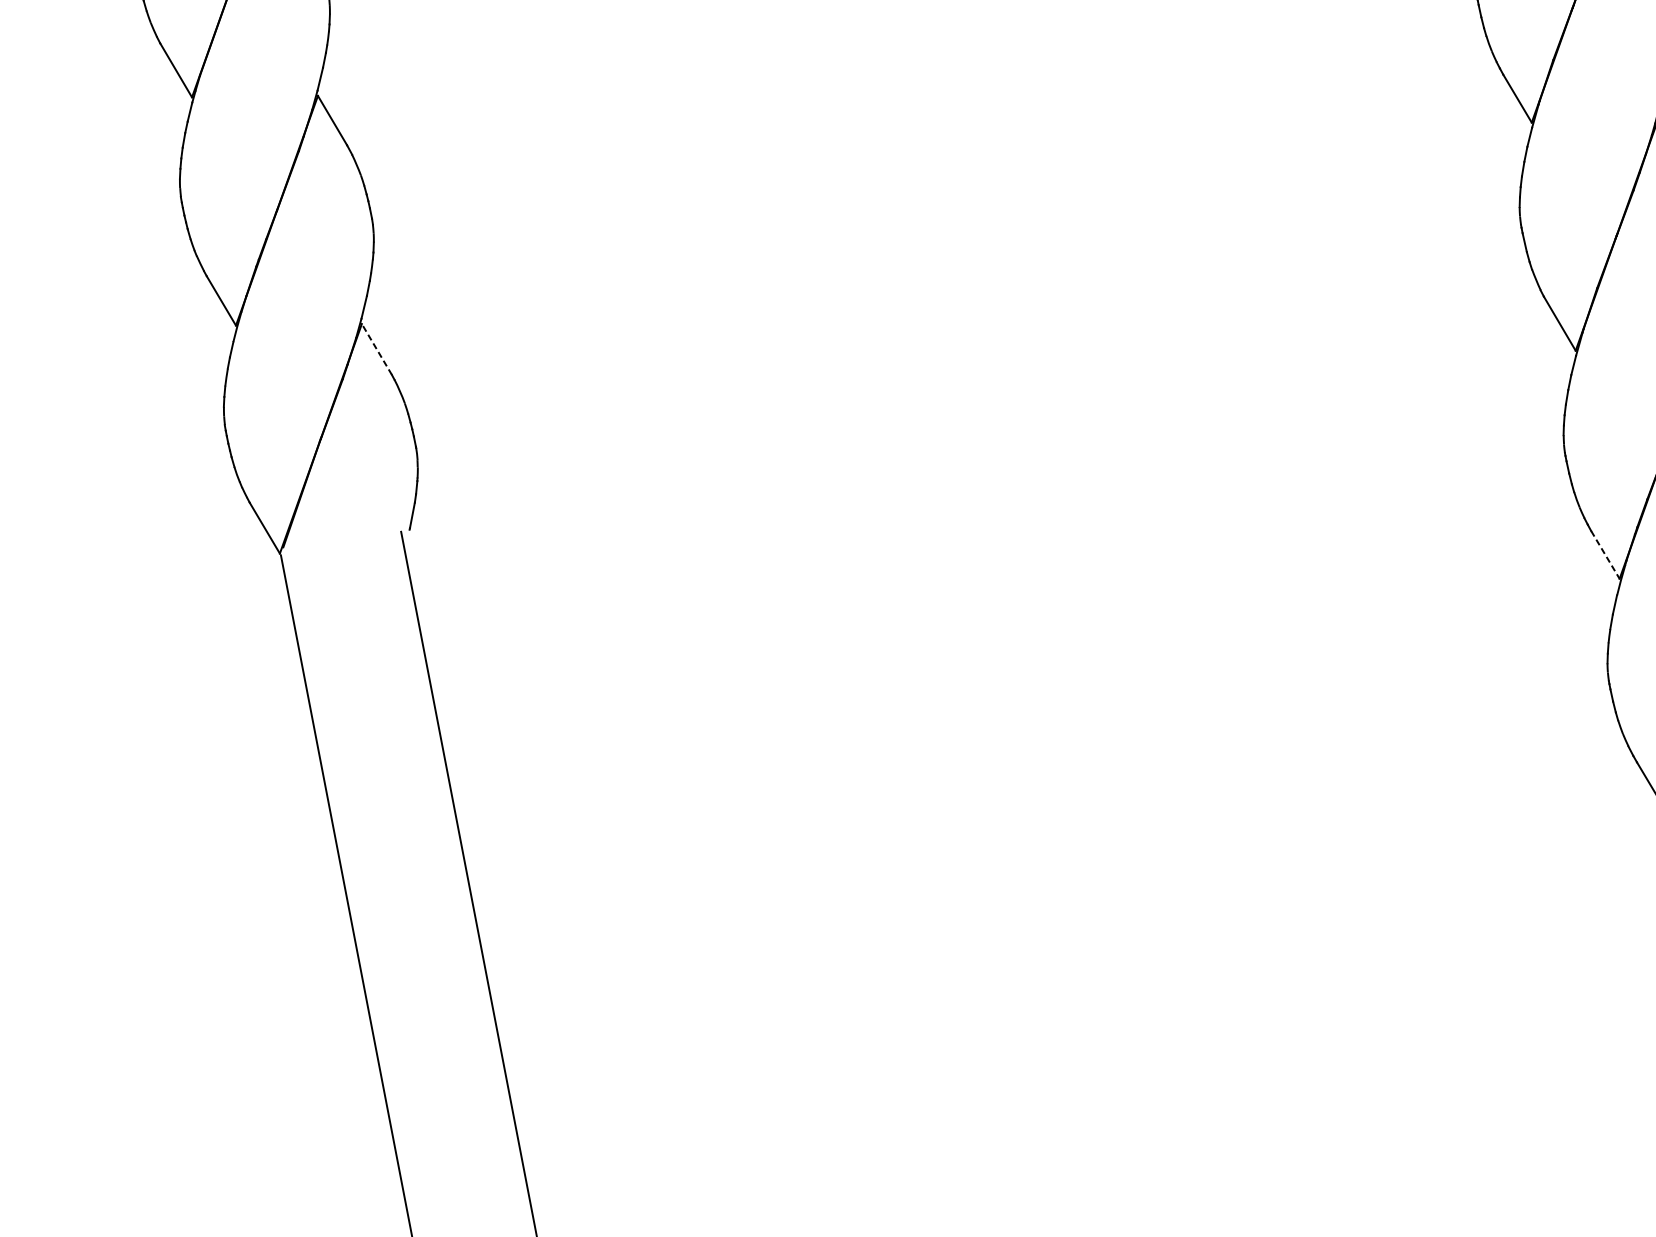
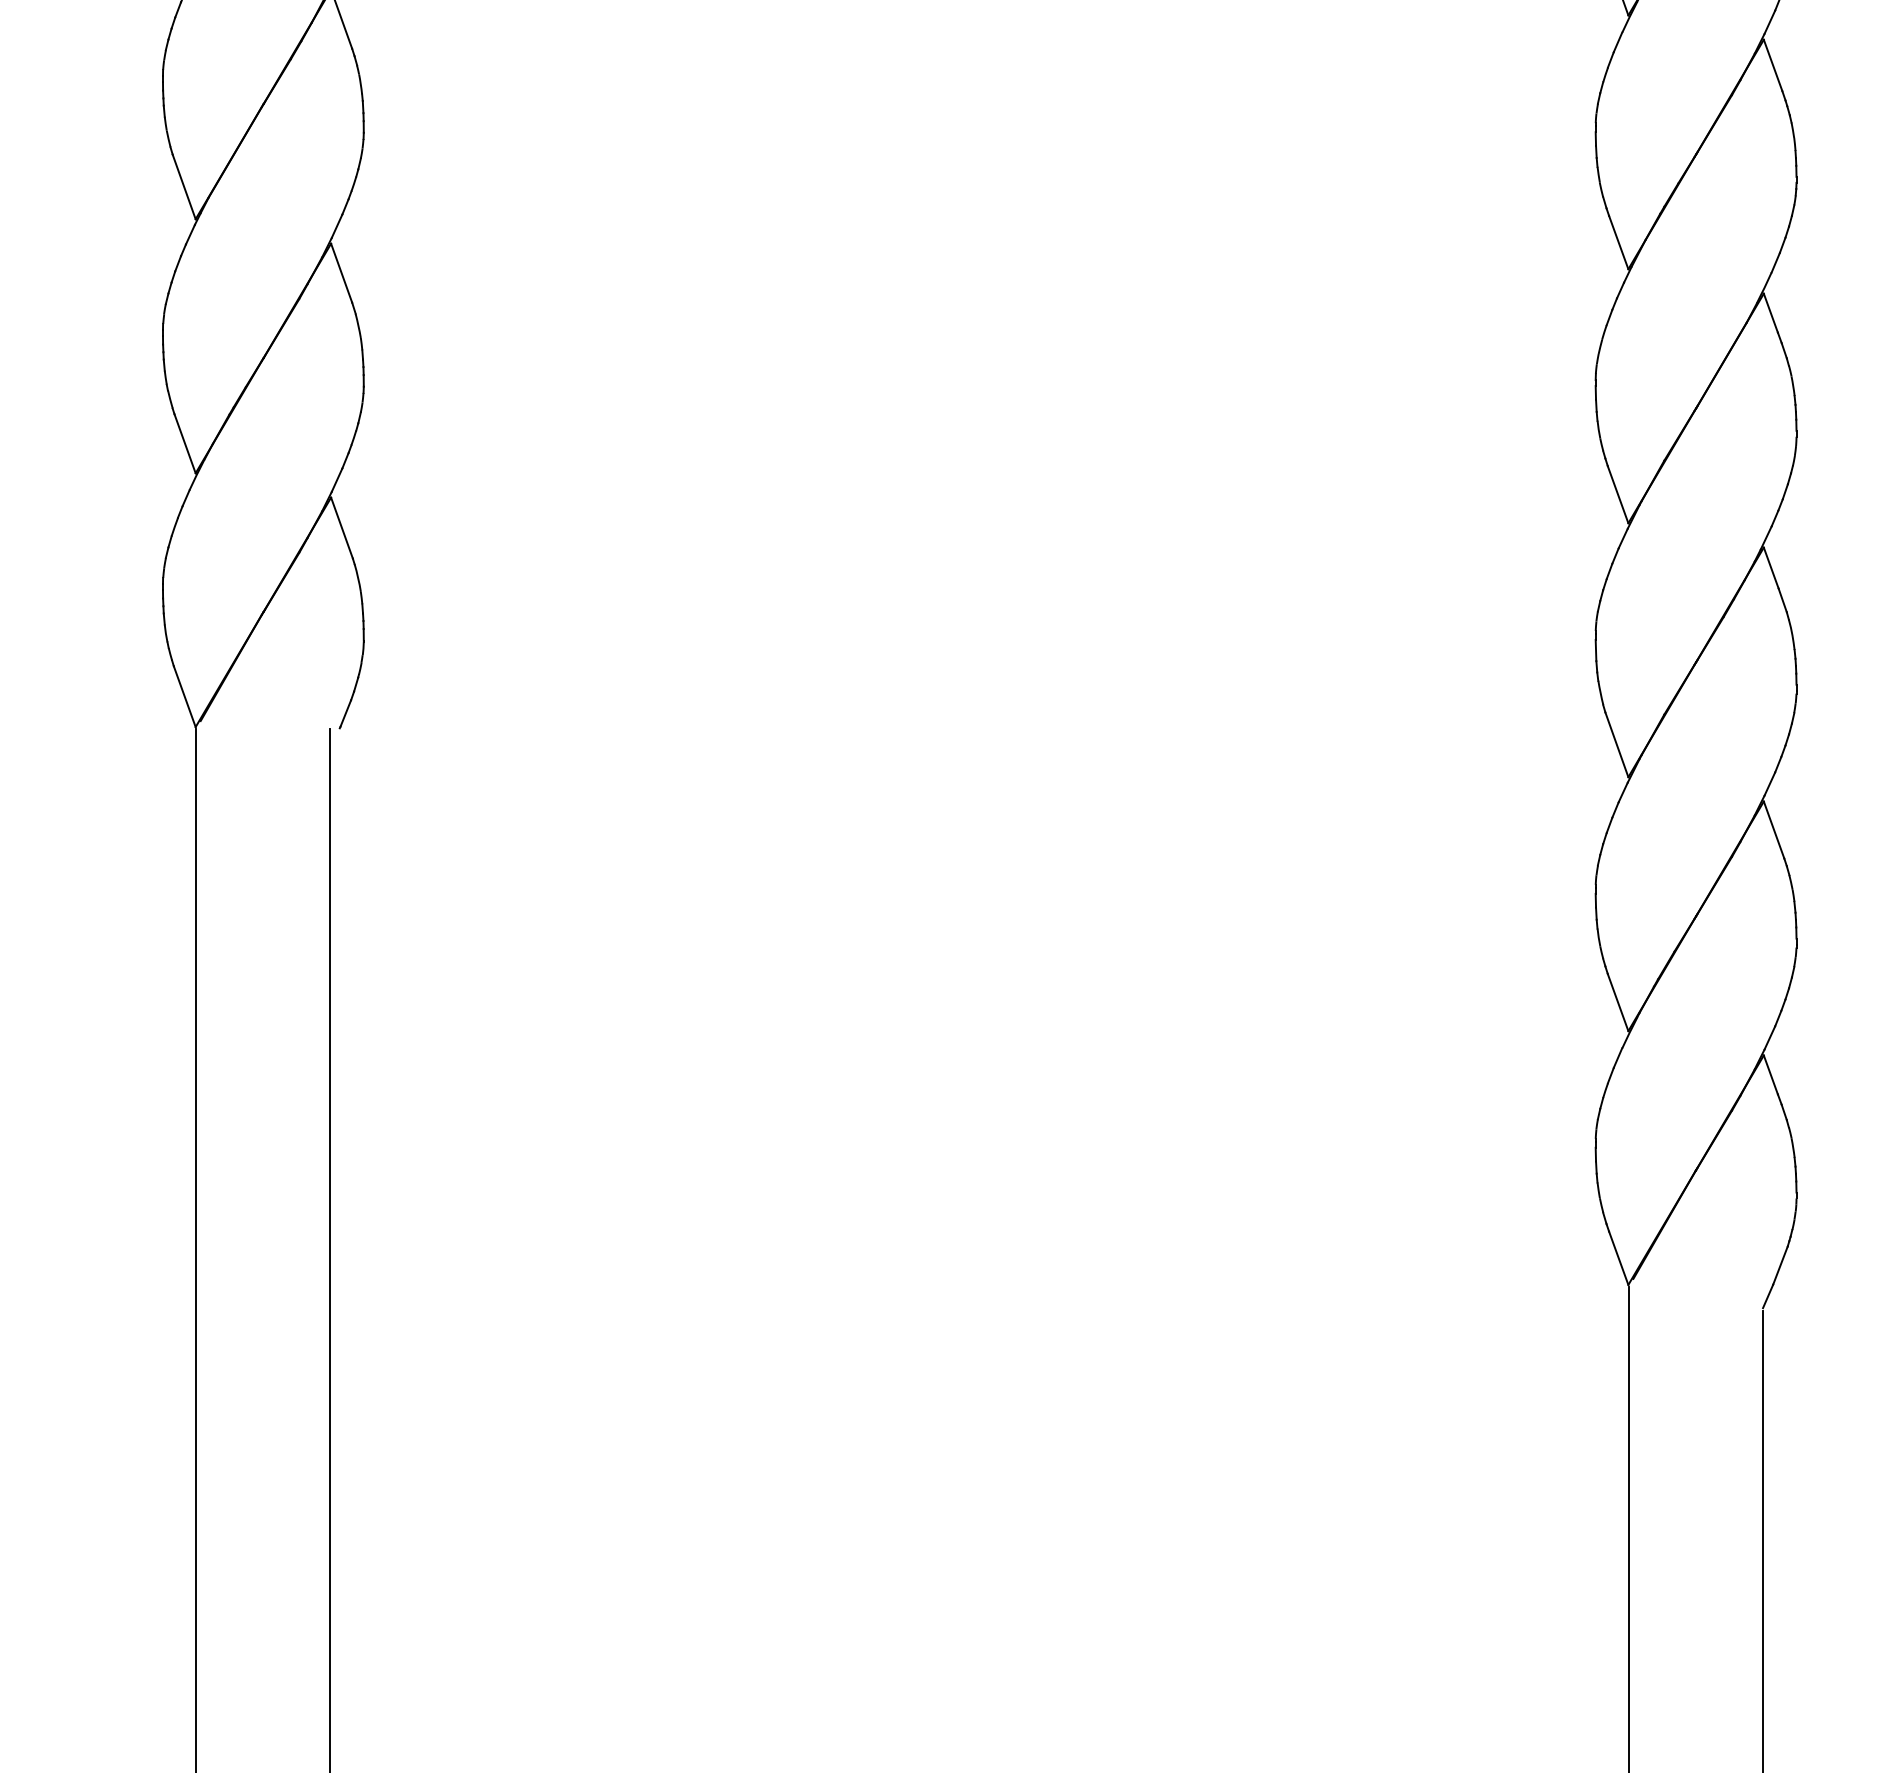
line: (376, 349) -> (341, 527), dashed -> solid
line: (1605, 554) -> (1618, 1002), dashed -> solid

